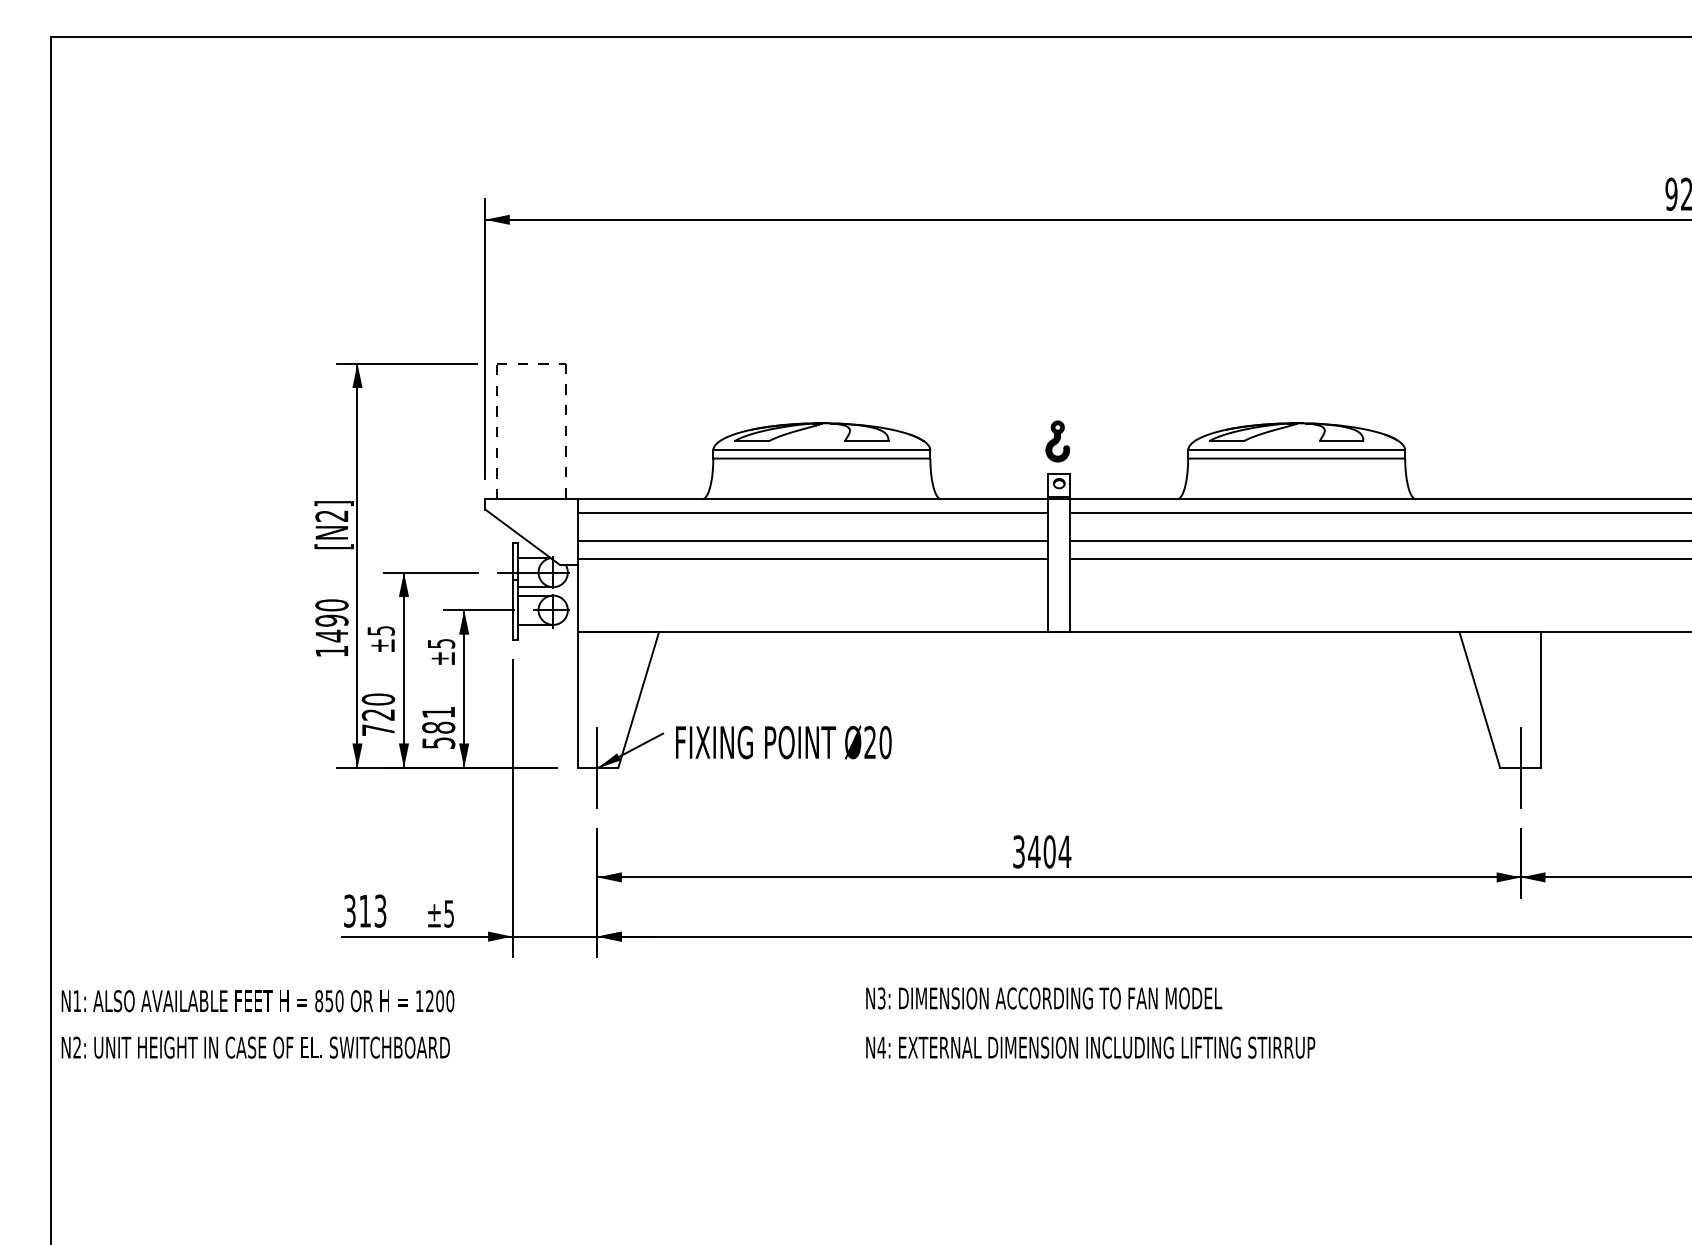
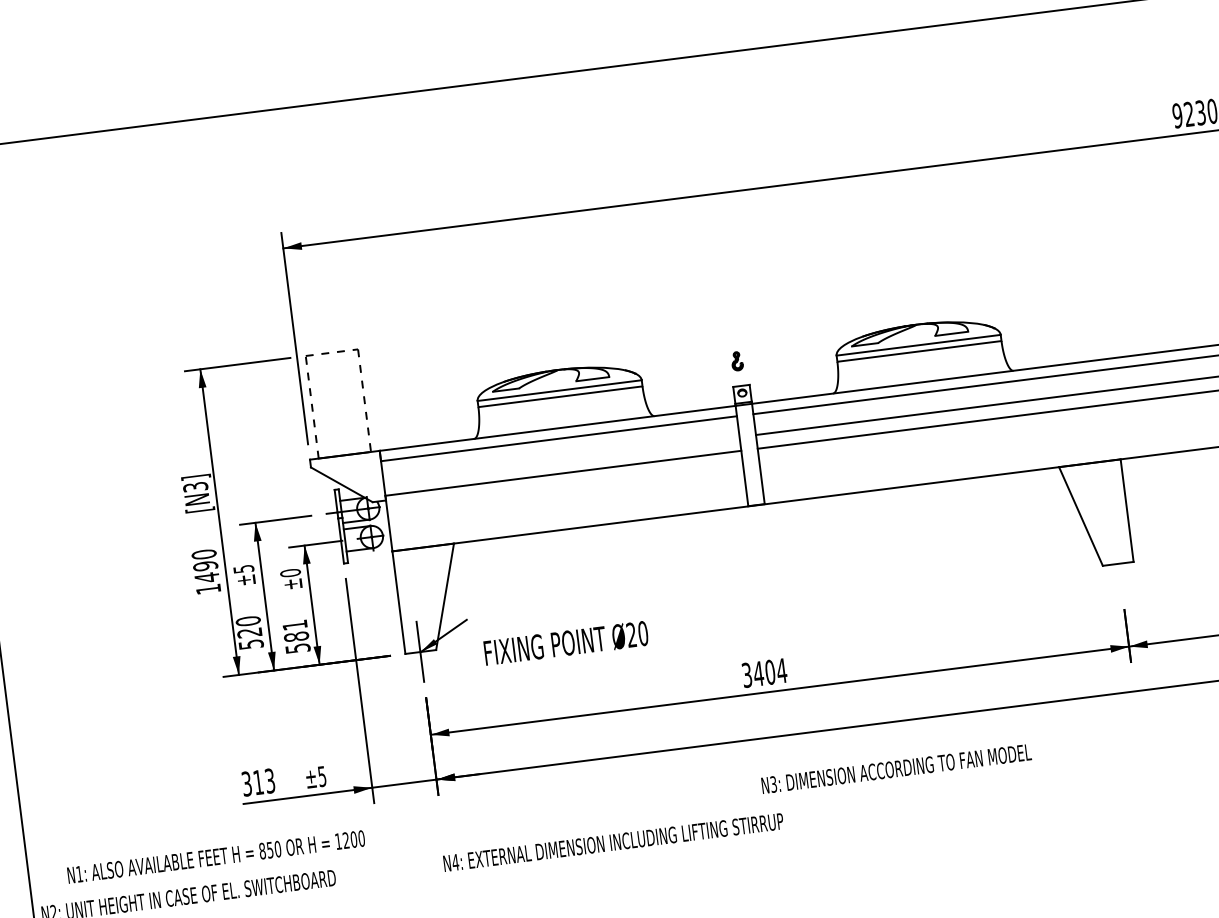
part: (1057, 441) -> (737, 361), size x0.6
text: (331, 515) -> (195, 486), [N2] -> [N3]
line: (812, 540) -> (561, 459), removed
text: (441, 643) -> (290, 572), ±5 -> ±0
text: (378, 729) -> (251, 643), 720 -> 520
text: (783, 742) -> (566, 643), moved
line: (1521, 767) -> (1118, 563), removed
text: (1044, 998) -> (896, 768), moved
text: (257, 1001) -> (215, 857), moved
text: (1090, 1047) -> (613, 842), moved

